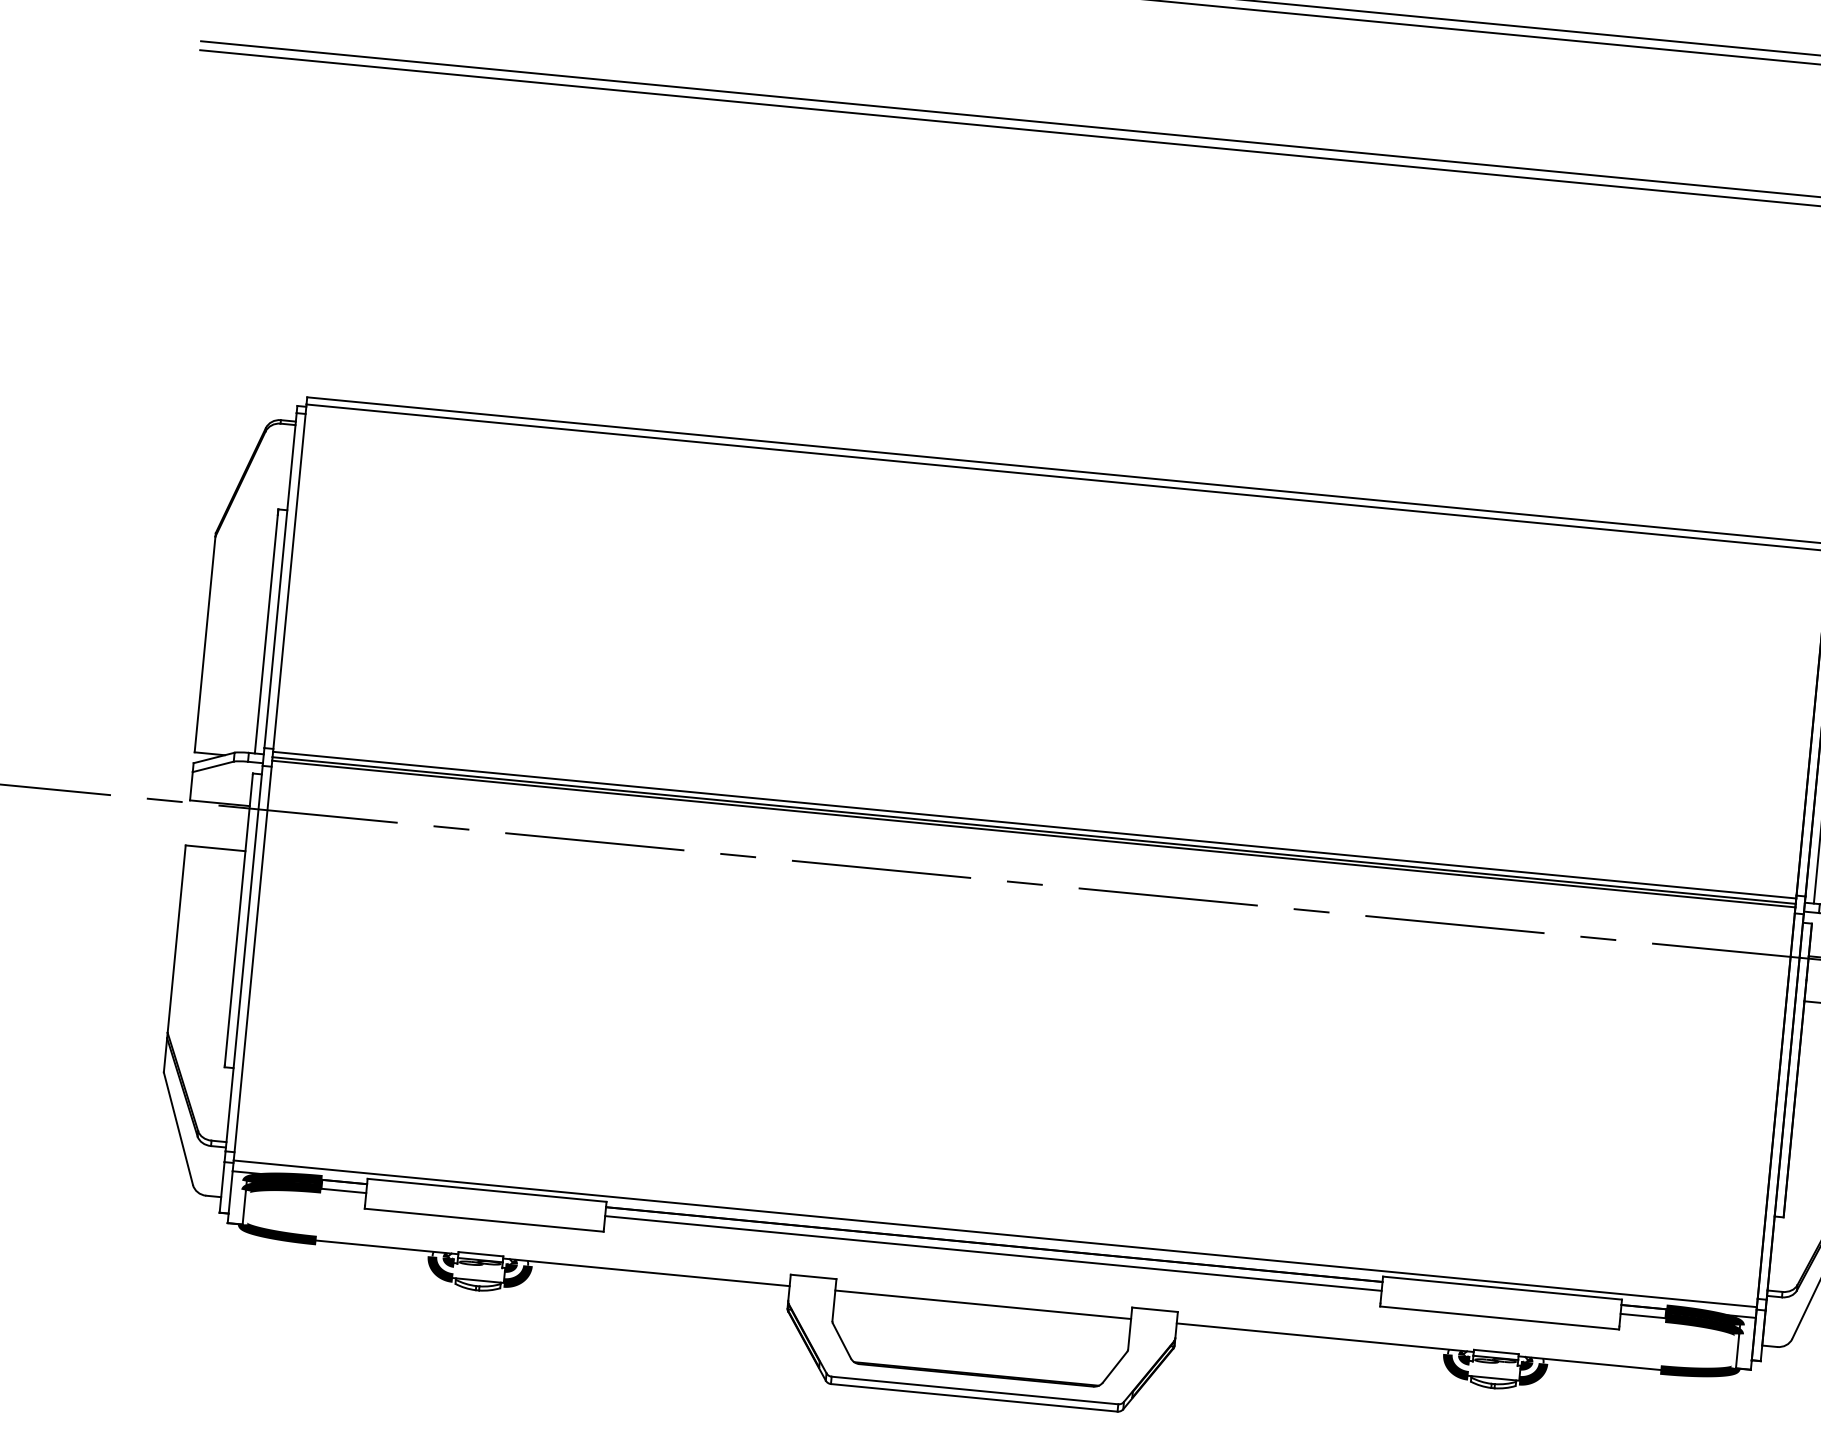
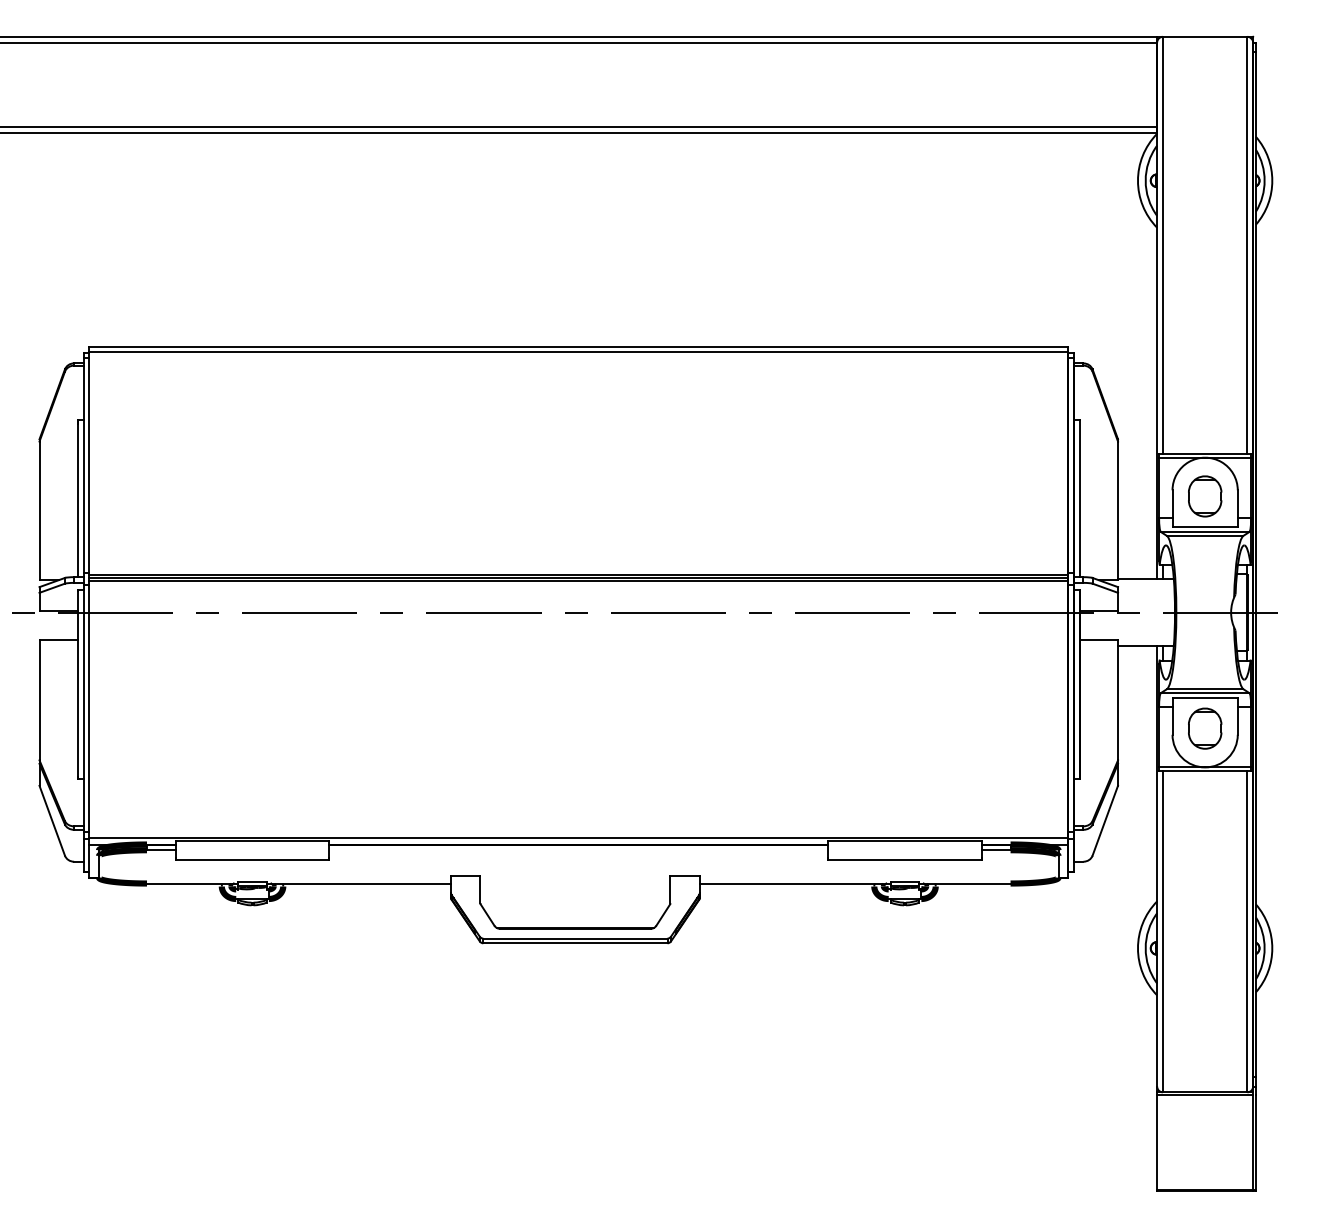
line: (992, 1253) -> (578, 850), removed
line: (983, 1304) -> (575, 883), removed

